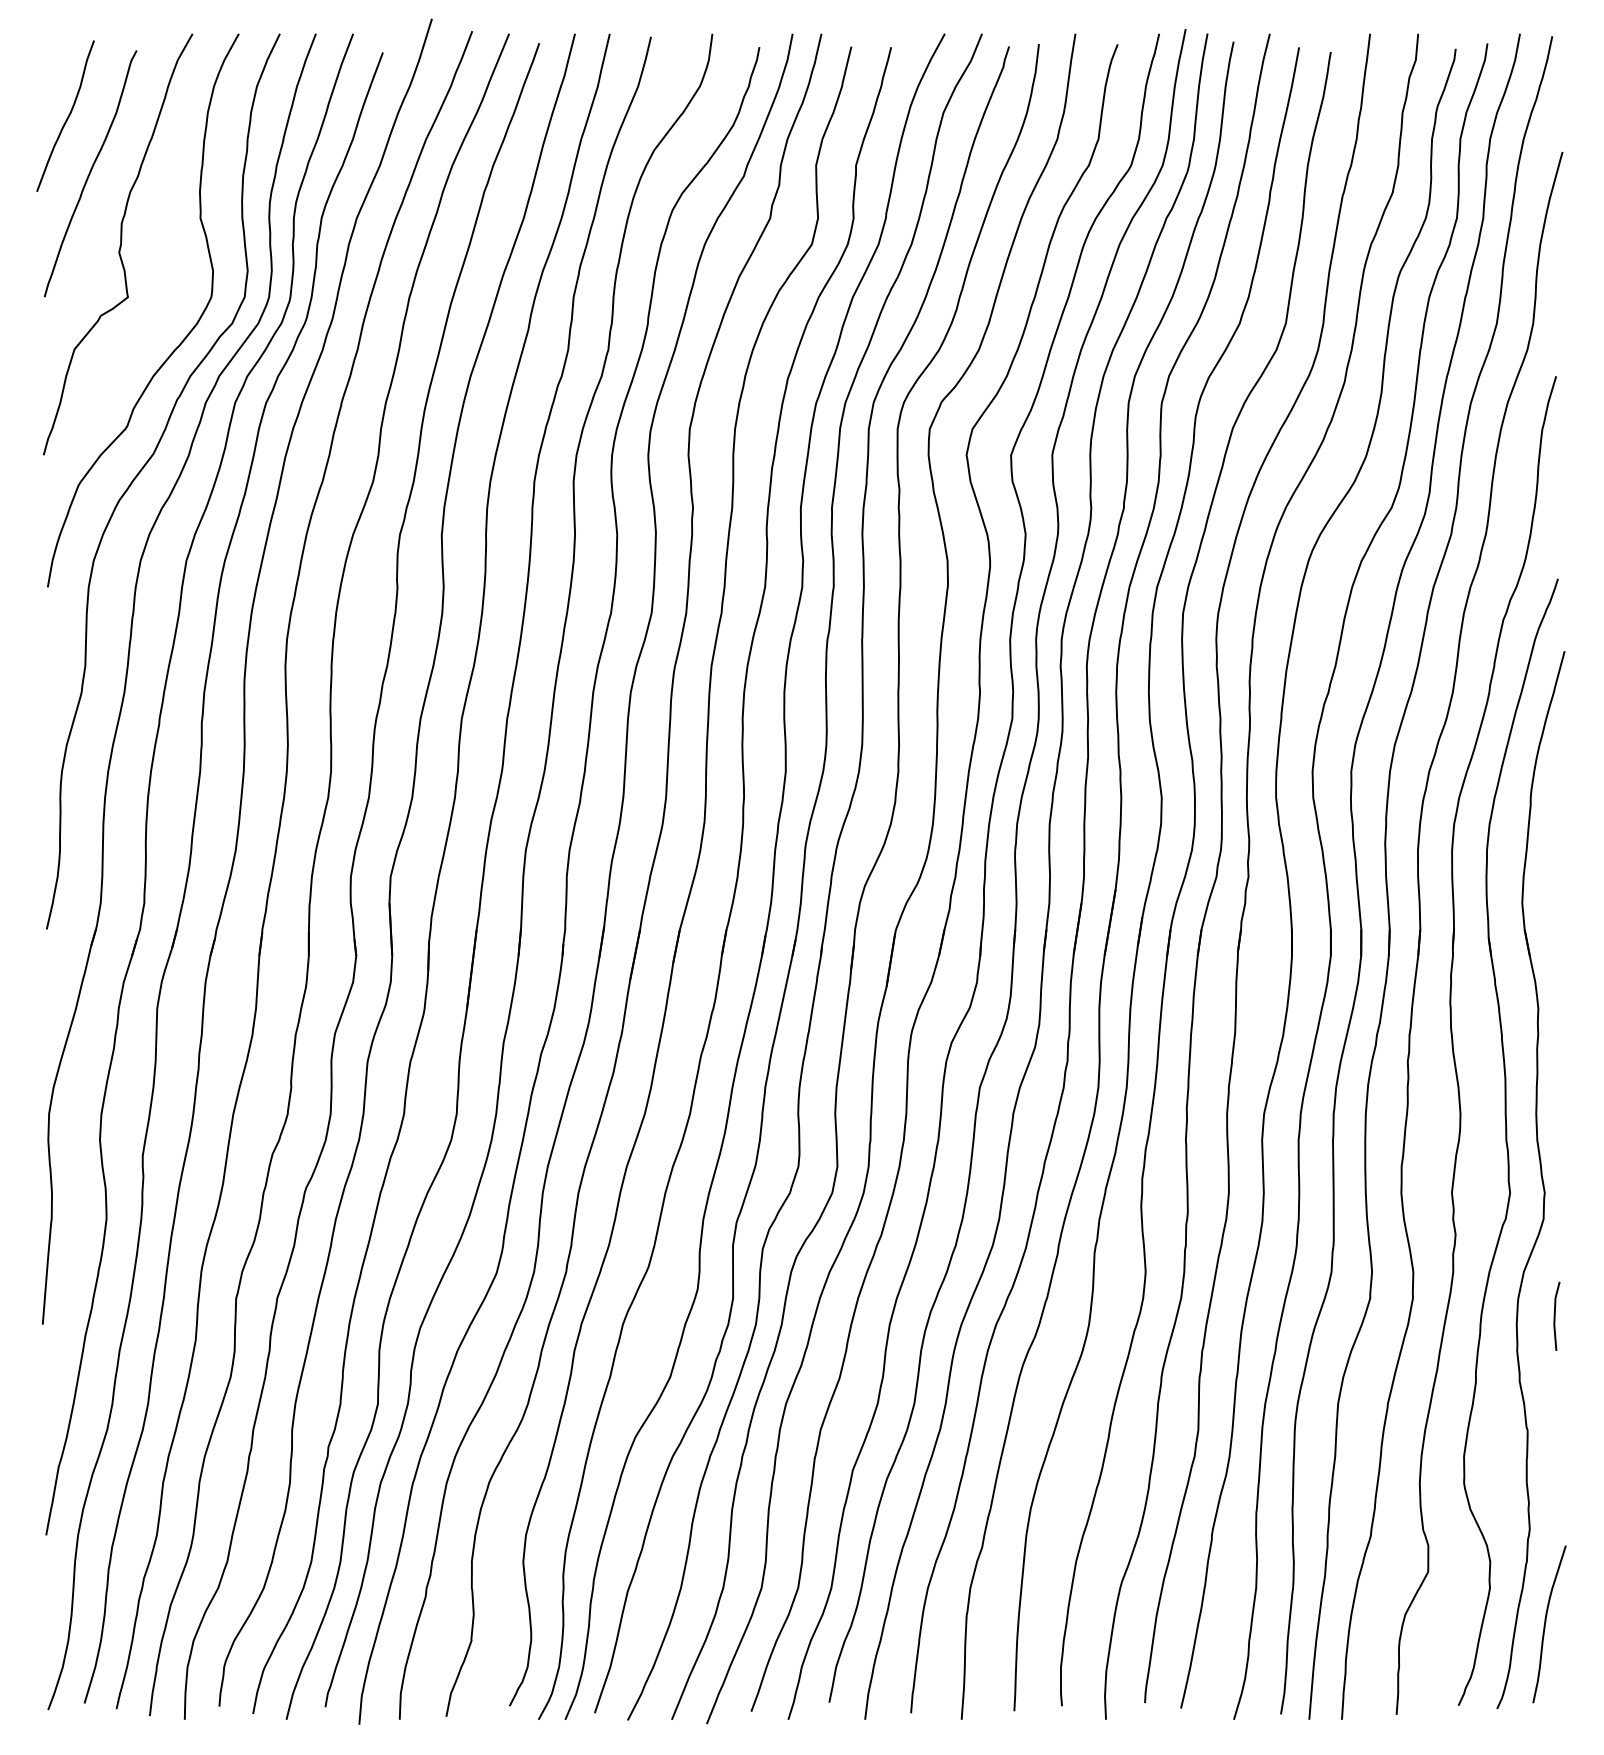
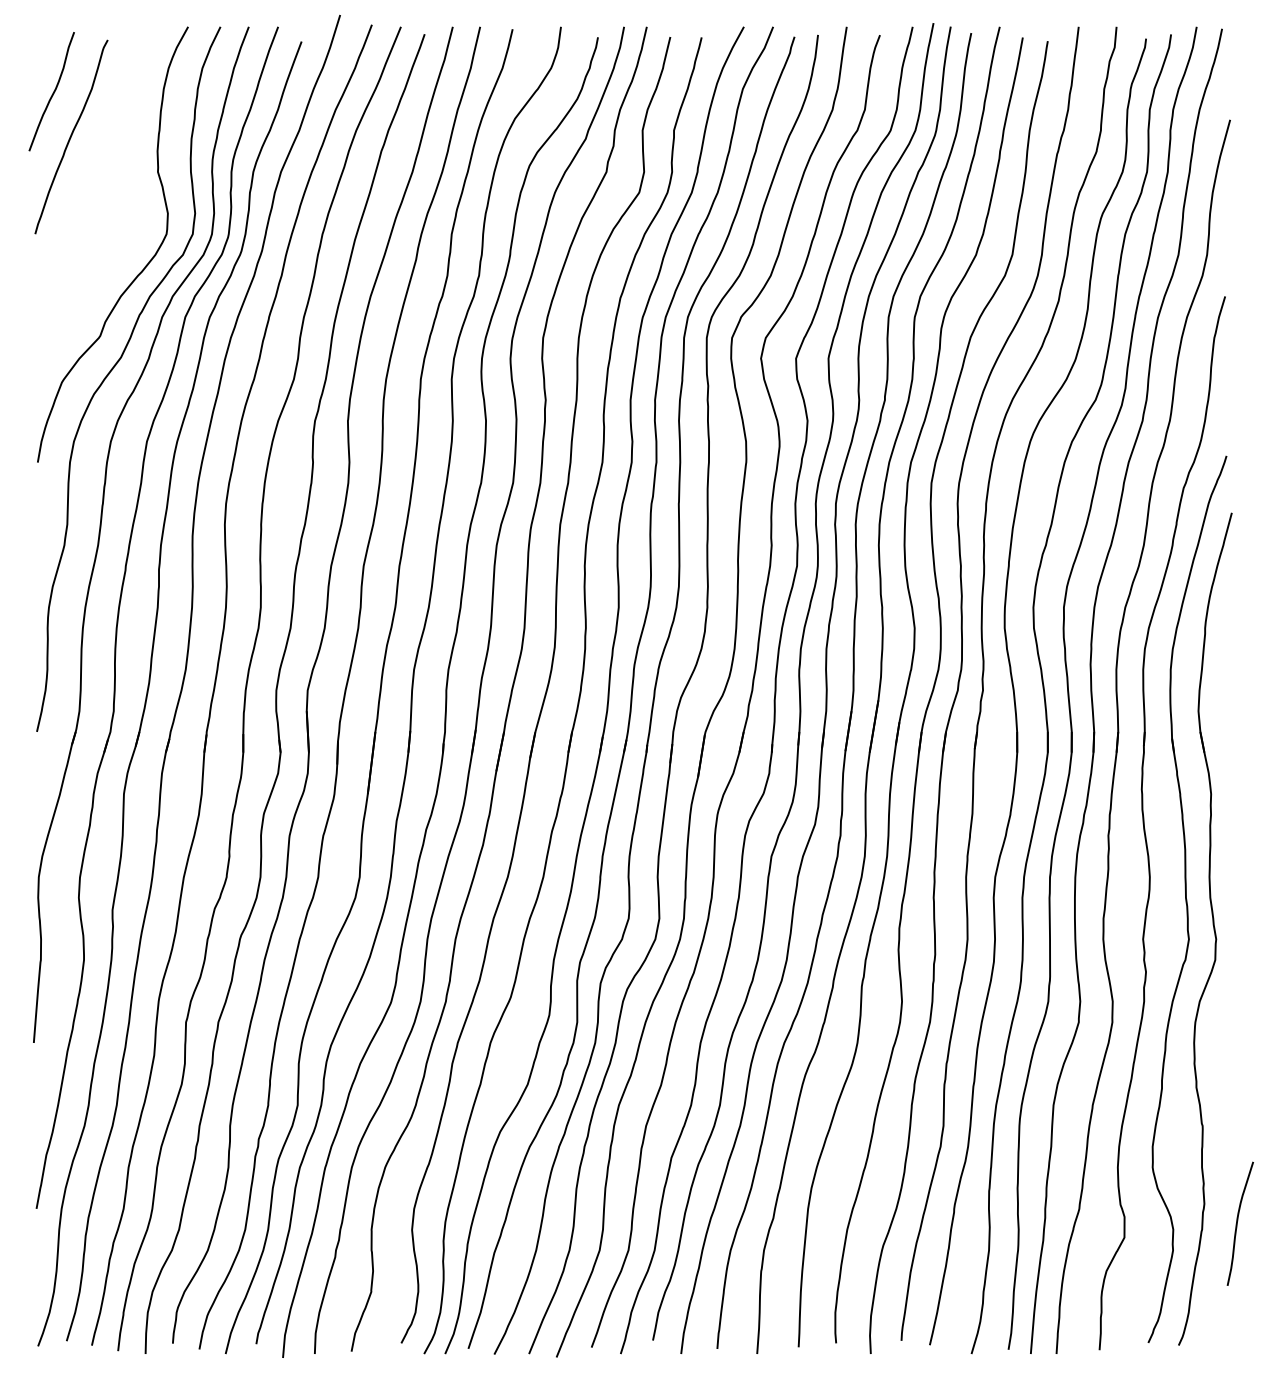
curve: (119, 245) -> (94, 193), removed
line: (1555, 1315) -> (1224, 1035), removed
curve: (1546, 1622) -> (1238, 1222), moved

